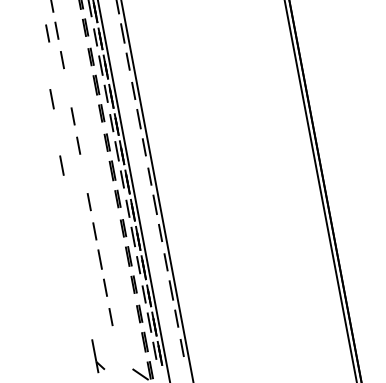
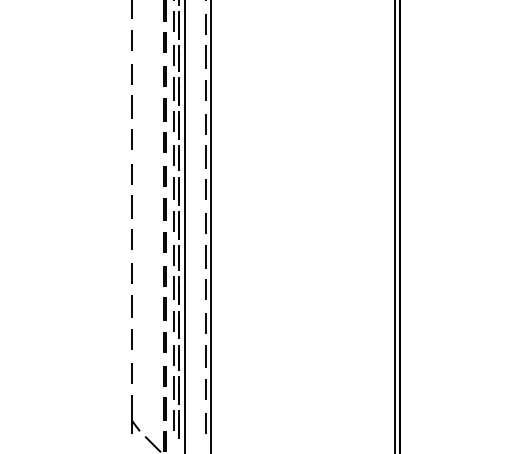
line: (47, 33) -> (120, 41), removed
line: (51, 98) -> (131, 106), moved
line: (61, 165) -> (131, 206), moved
part: (98, 355) -> (135, 414), moved

